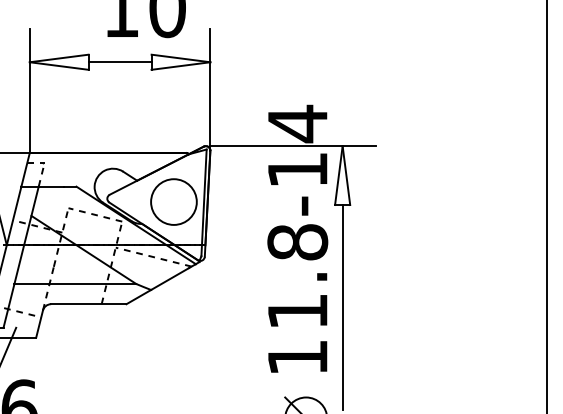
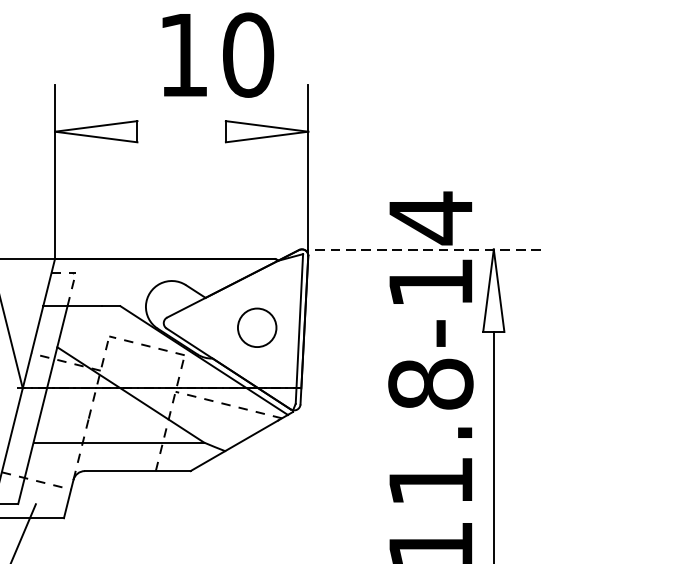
line: (119, 62) -> (180, 132), removed
line: (292, 146) -> (423, 249), solid -> dashed
circle: (173, 201) -> (256, 327), size x0.6

